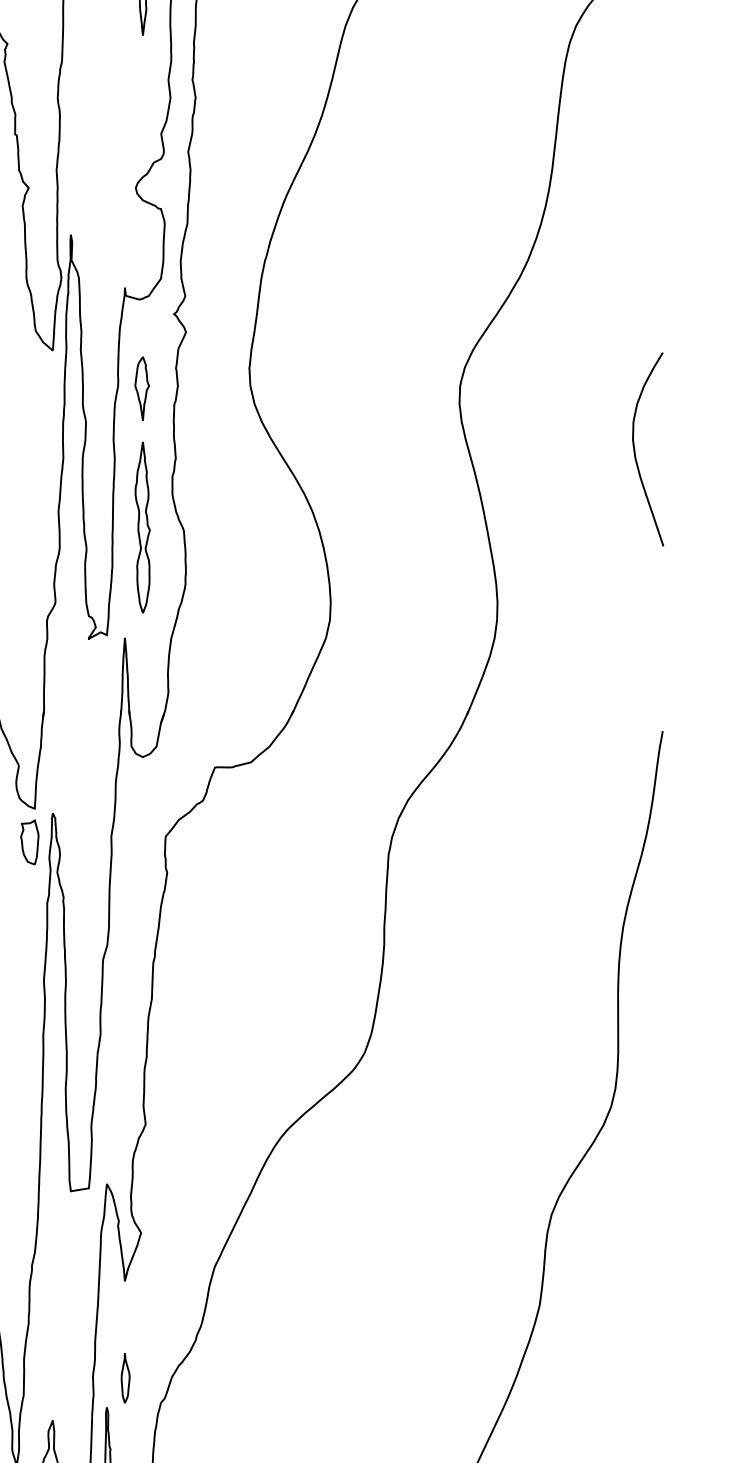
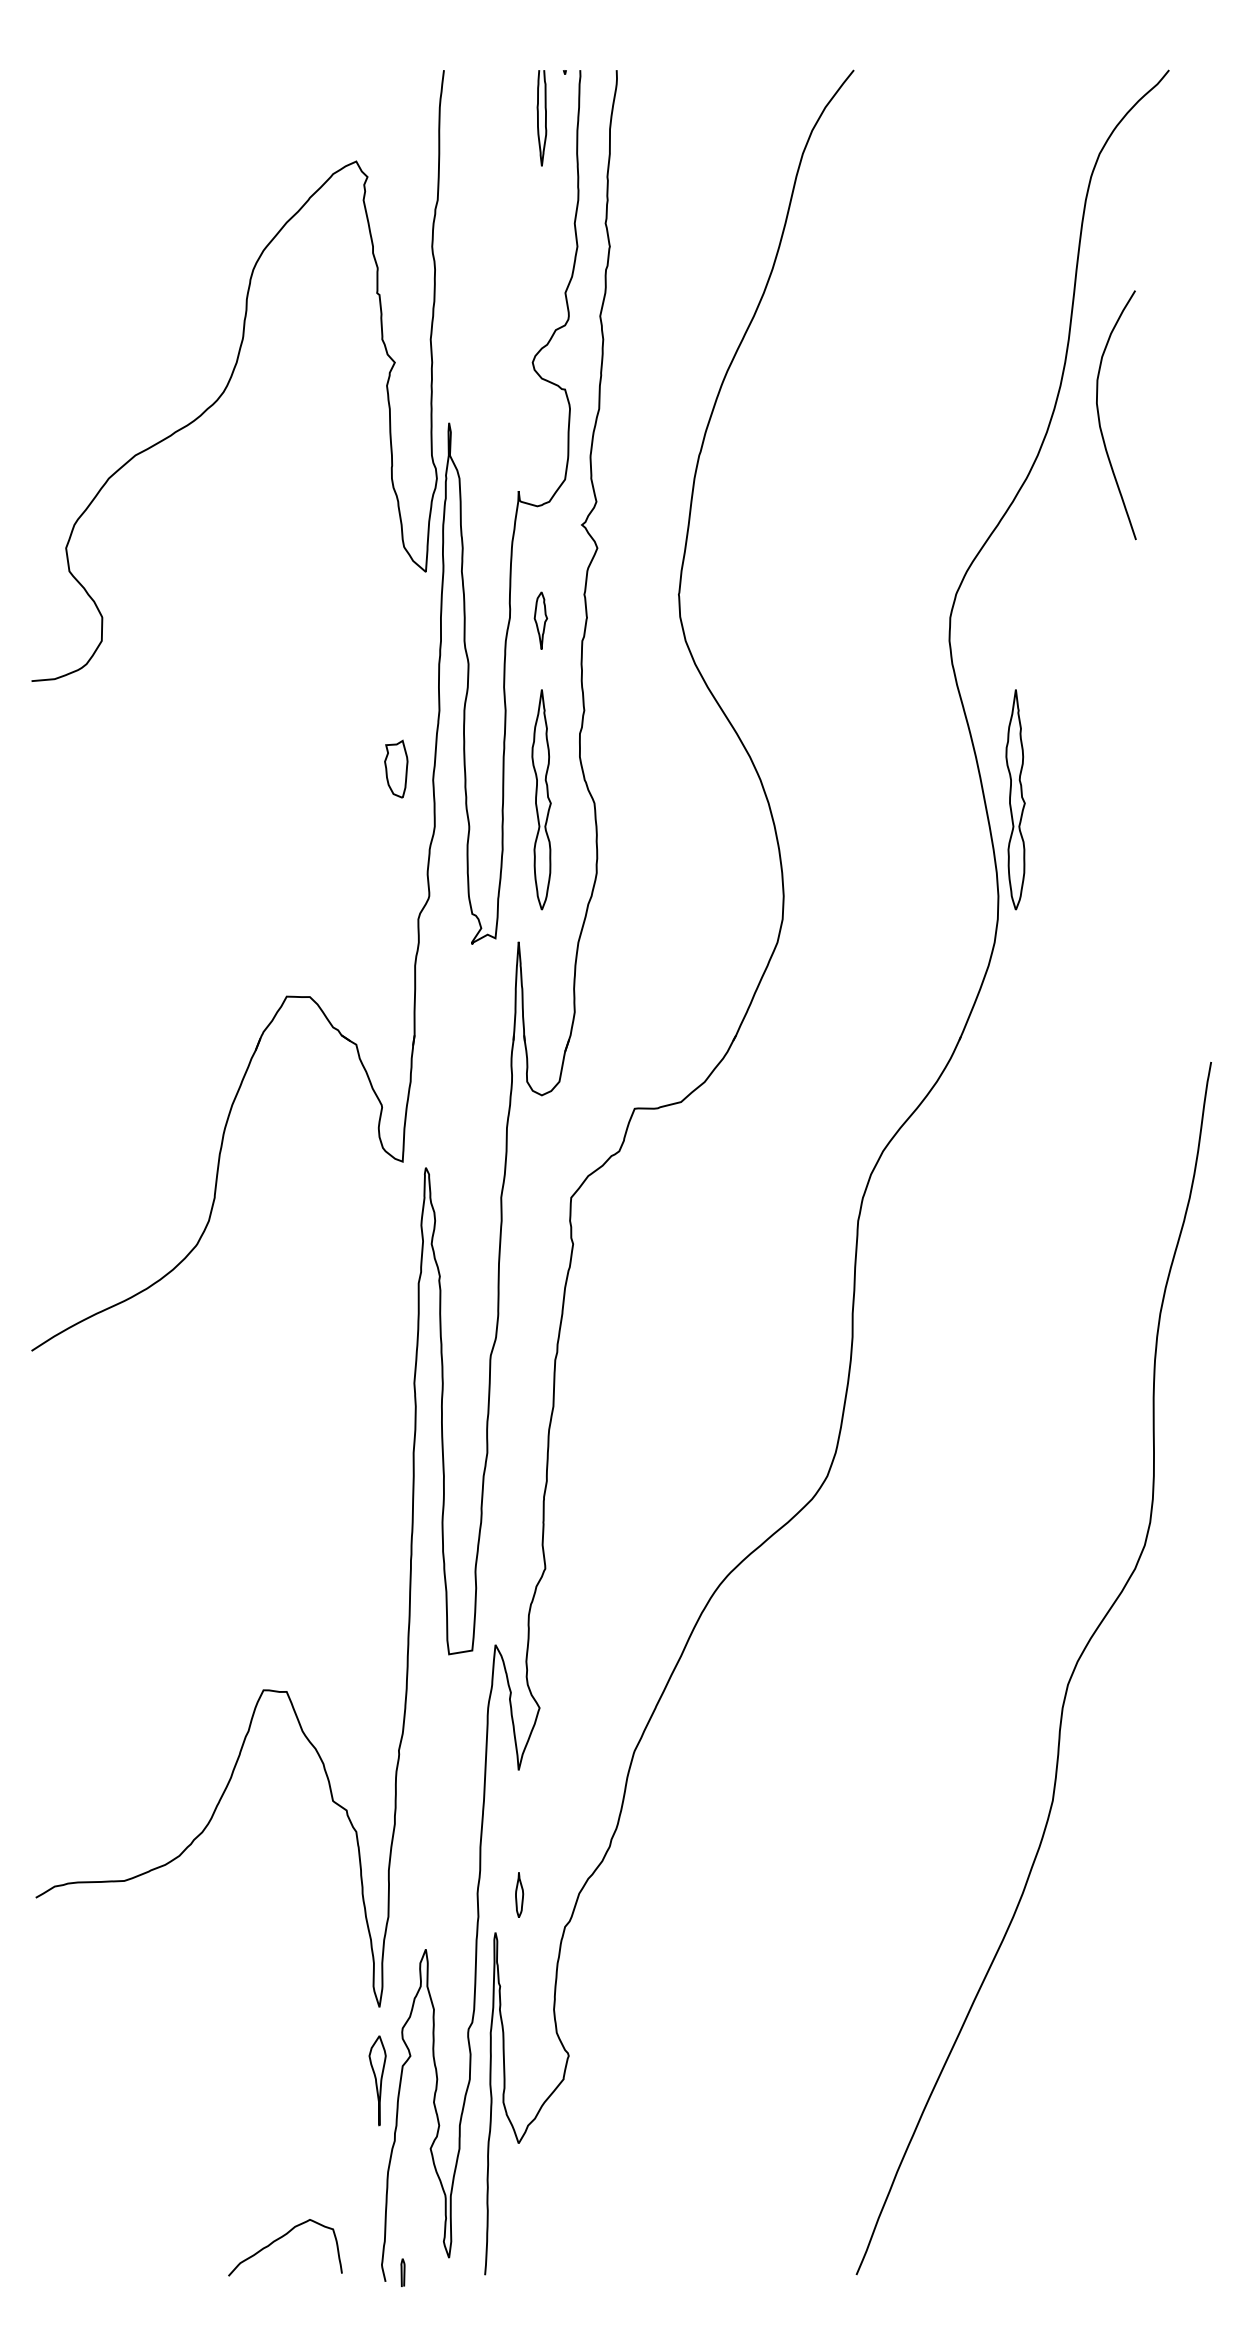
part: (141, 388) -> (540, 620), size x0.7
curve: (635, 453) -> (1100, 420), moved
part: (510, 527) -> (1015, 799), added
part: (30, 841) -> (396, 768), moved
part: (125, 1377) -> (519, 1894), size x0.7

